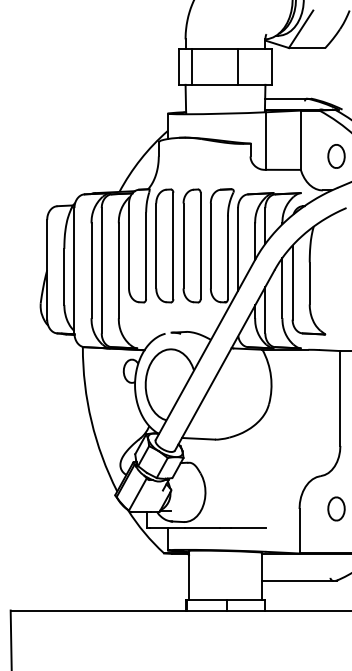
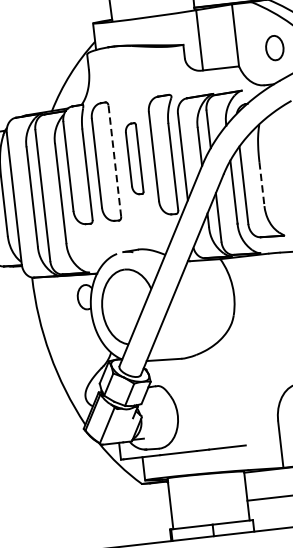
line: (173, 245) -> (114, 160), solid -> dashed
part: (191, 245) -> (133, 158), size x0.6
line: (309, 283) -> (261, 184), solid -> dashed

